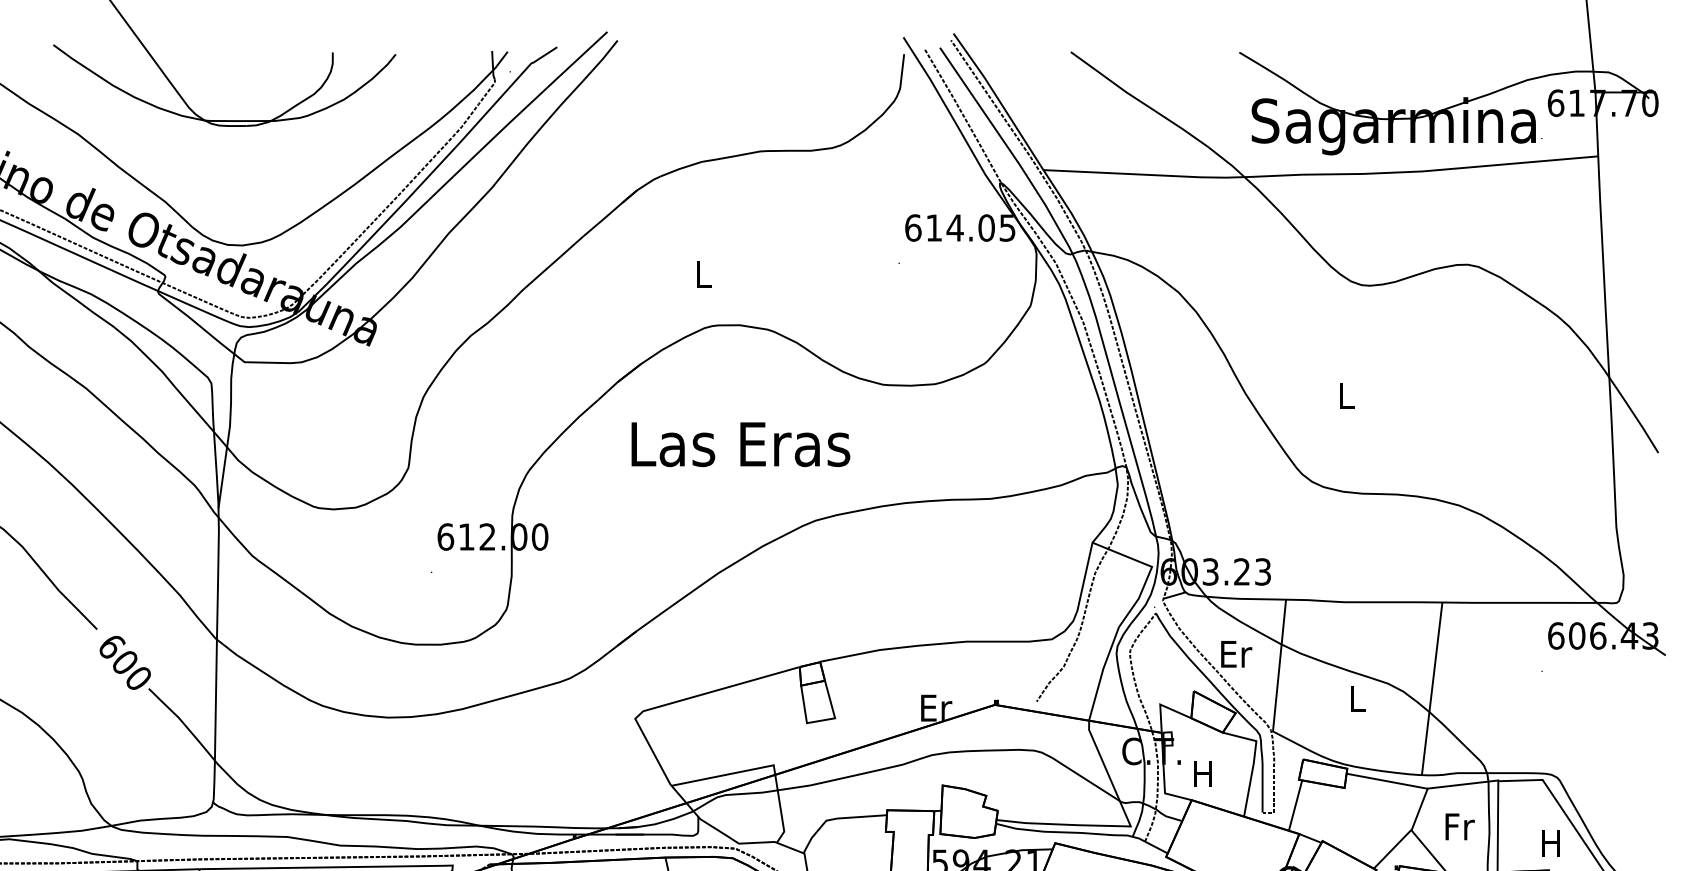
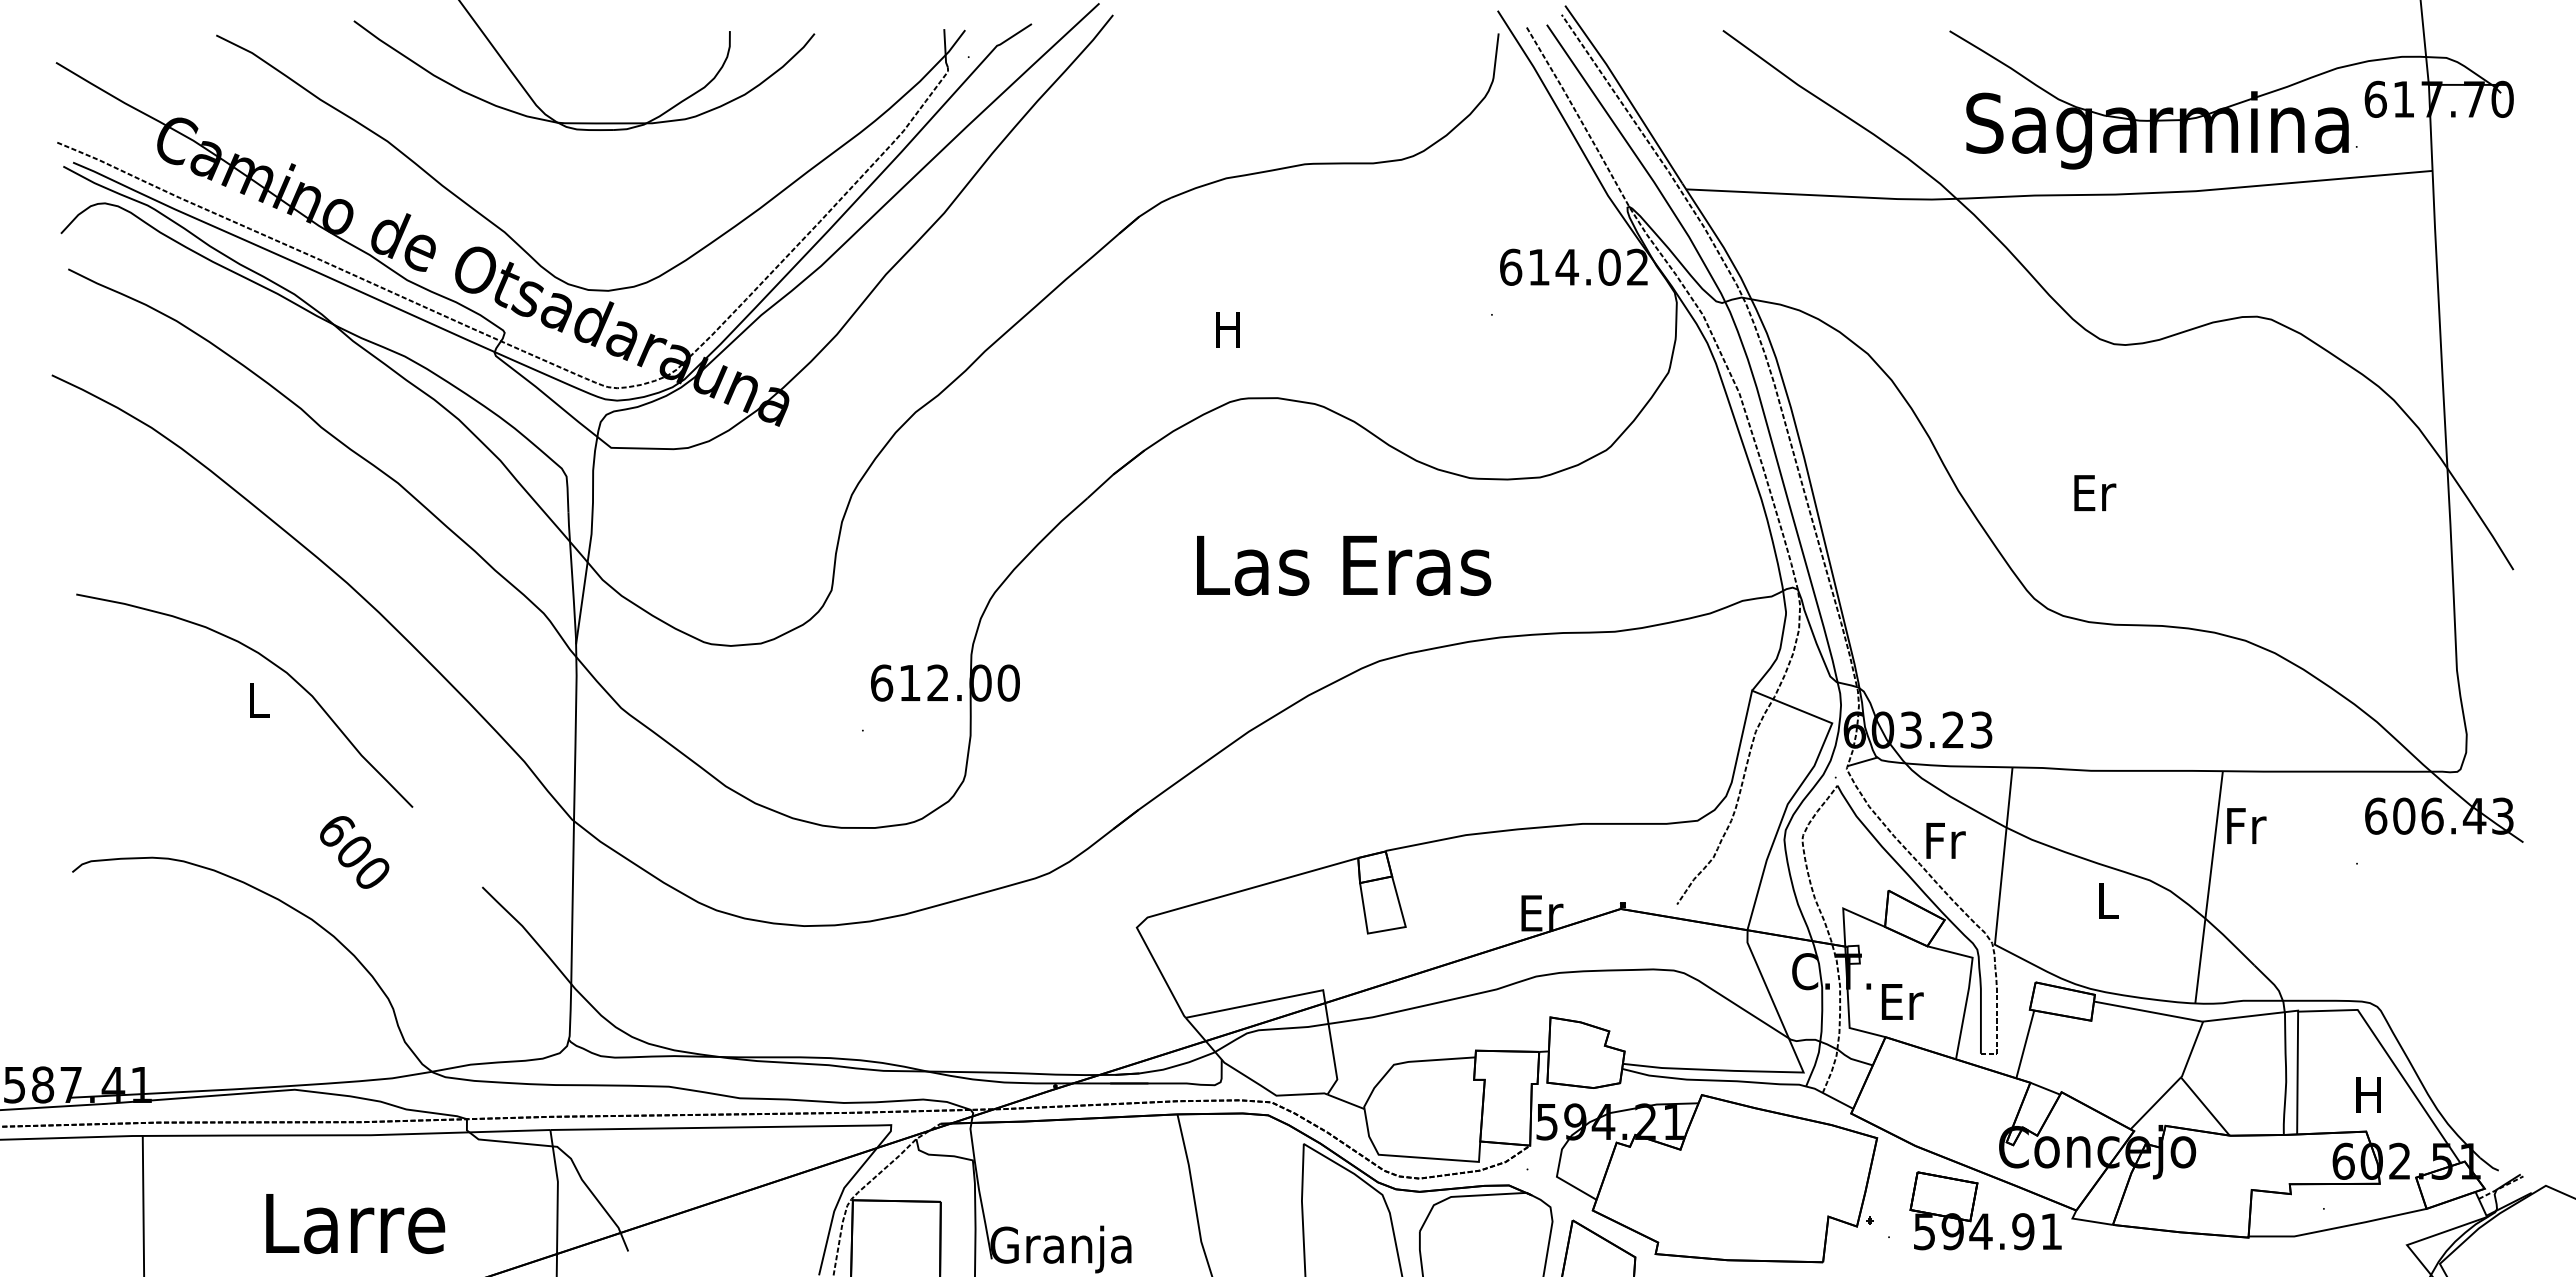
text: (1007, 227) -> (1637, 266), 614.05 -> 614.02
text: (702, 274) -> (1227, 329), L -> H
text: (1347, 396) -> (2095, 493), L -> Er
text: (741, 444) -> (1344, 565), moved
text: (1236, 654) -> (1945, 840), Er -> Fr
text: (125, 662) -> (354, 852), moved
text: (1204, 773) -> (1902, 1001), H -> Er
text: (1459, 826) -> (2246, 825), moved

